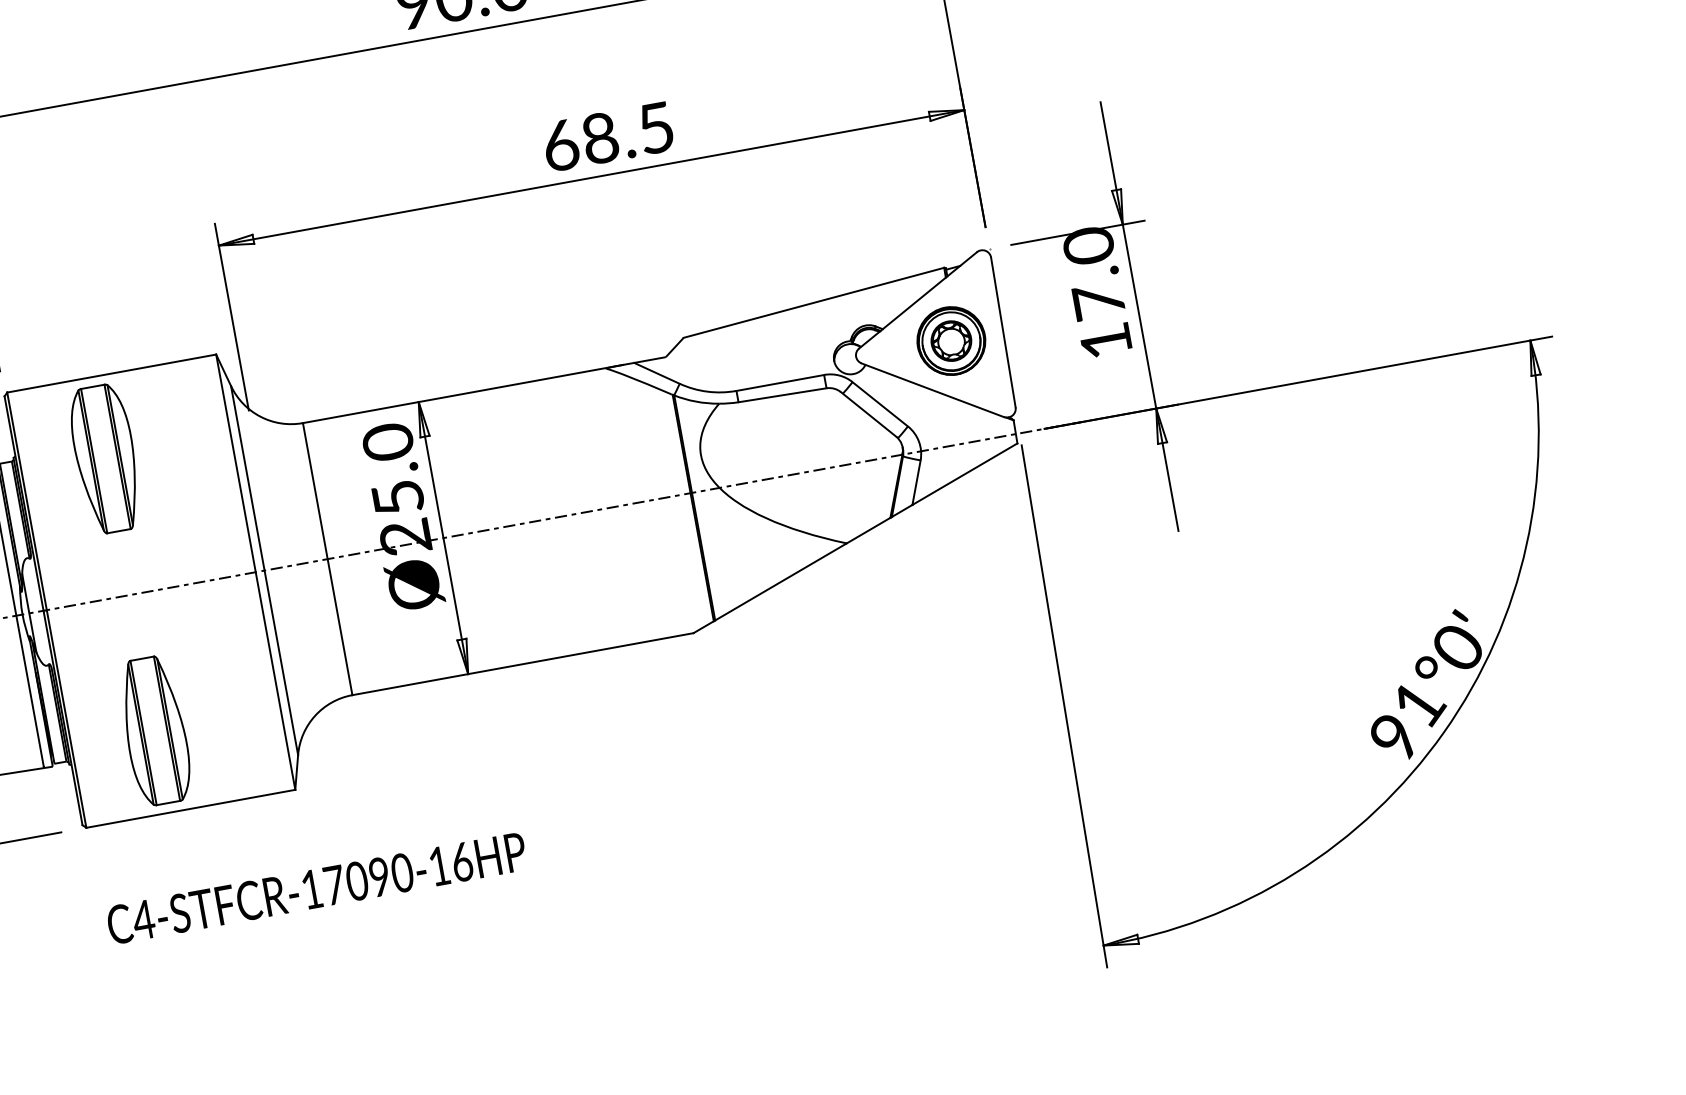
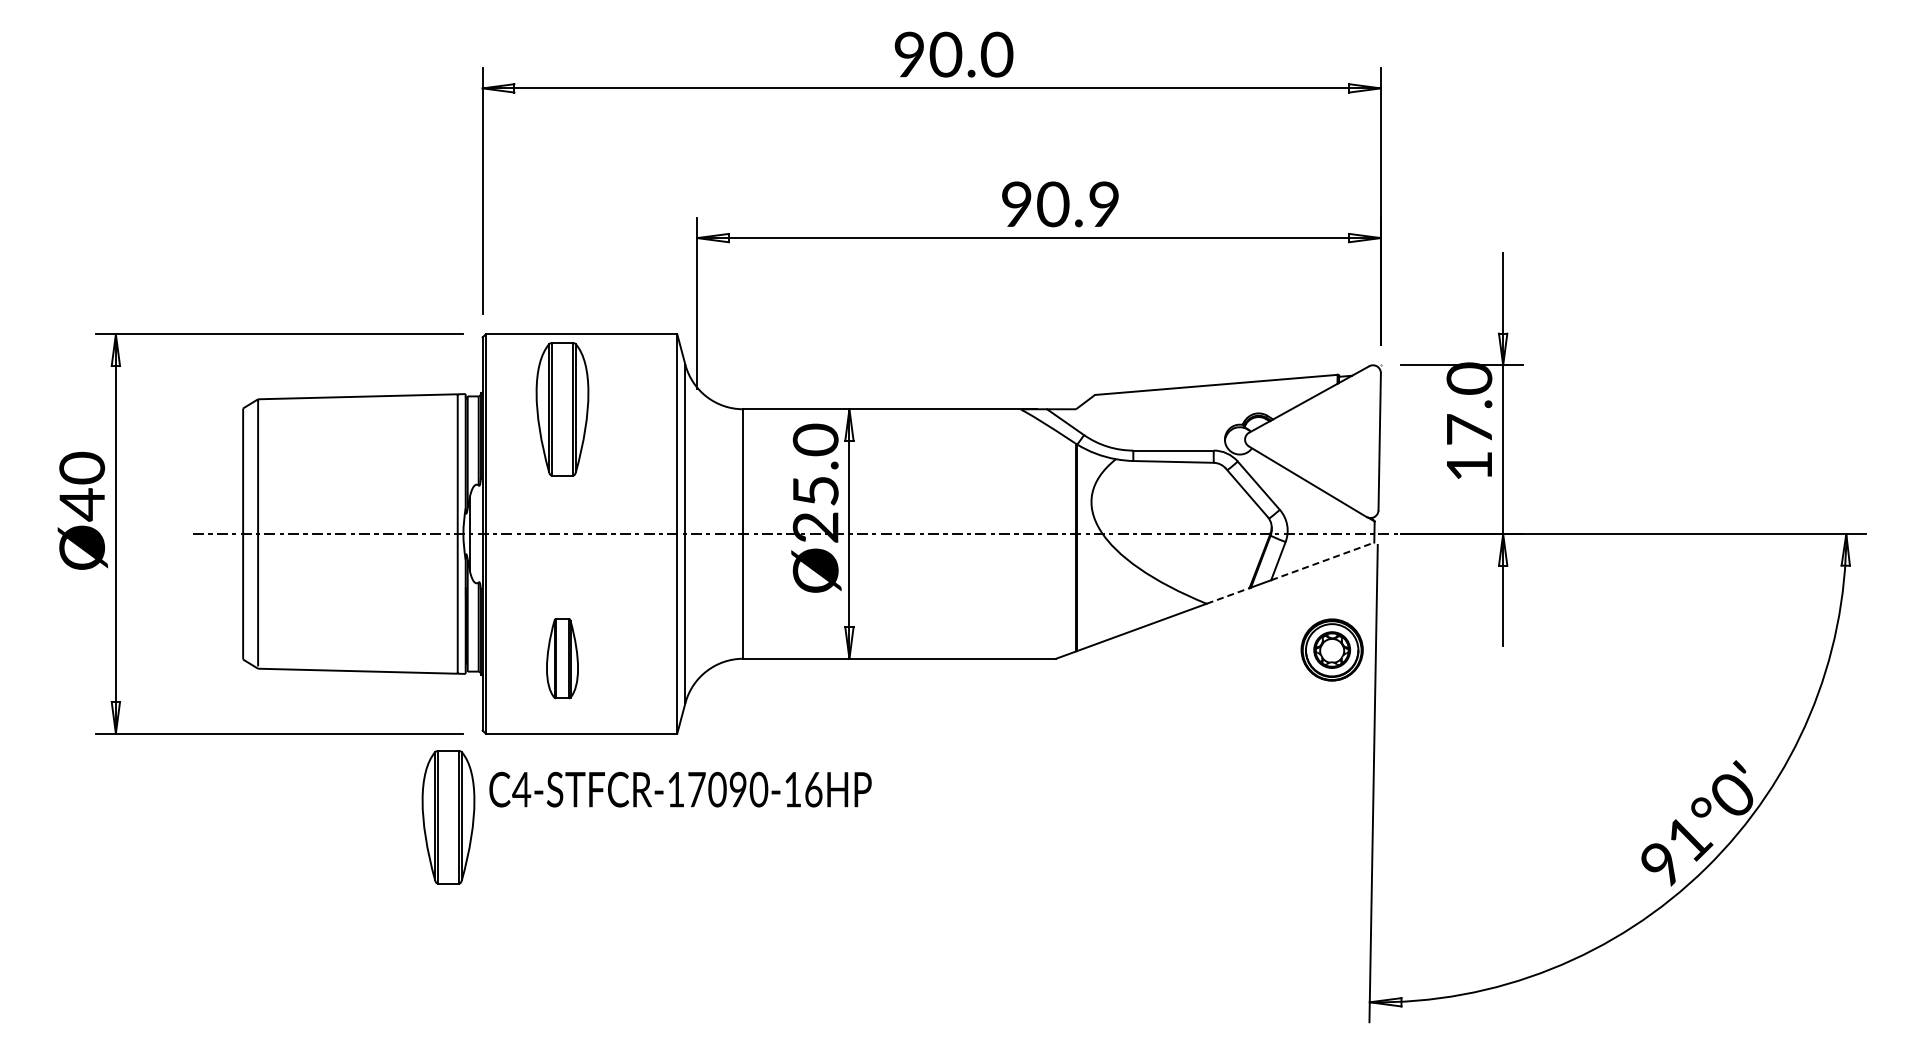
text: (608, 137) -> (1060, 204), 68.5 -> 90.9
part: (950, 340) -> (1331, 649), moved
line: (964, 474) -> (1322, 561), solid -> dashed
line: (868, 530) -> (1228, 595), solid -> dashed
part: (155, 730) -> (562, 658), size x0.6
text: (316, 888) -> (680, 789), moved
part: (62, 926) -> (448, 817), added

